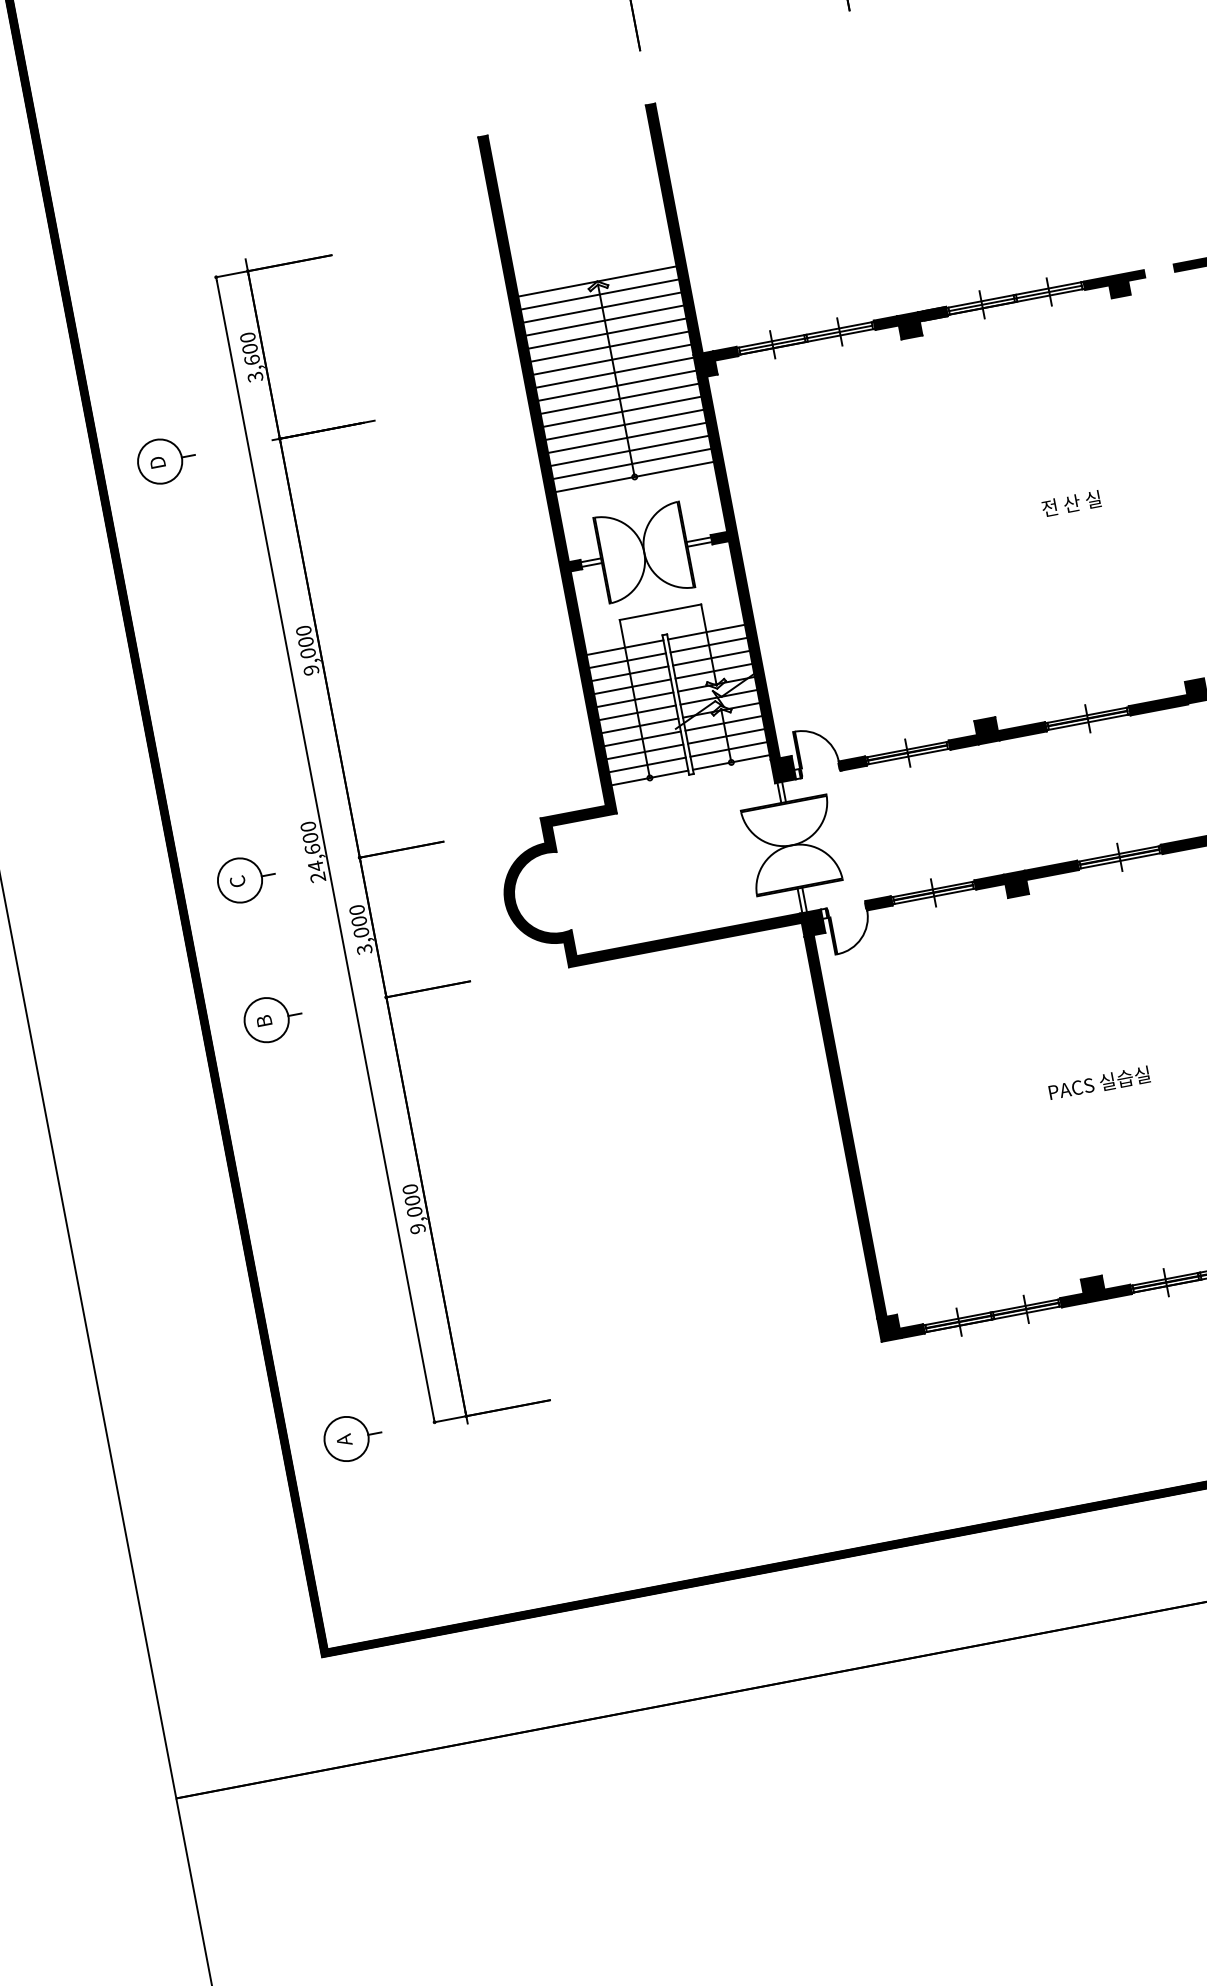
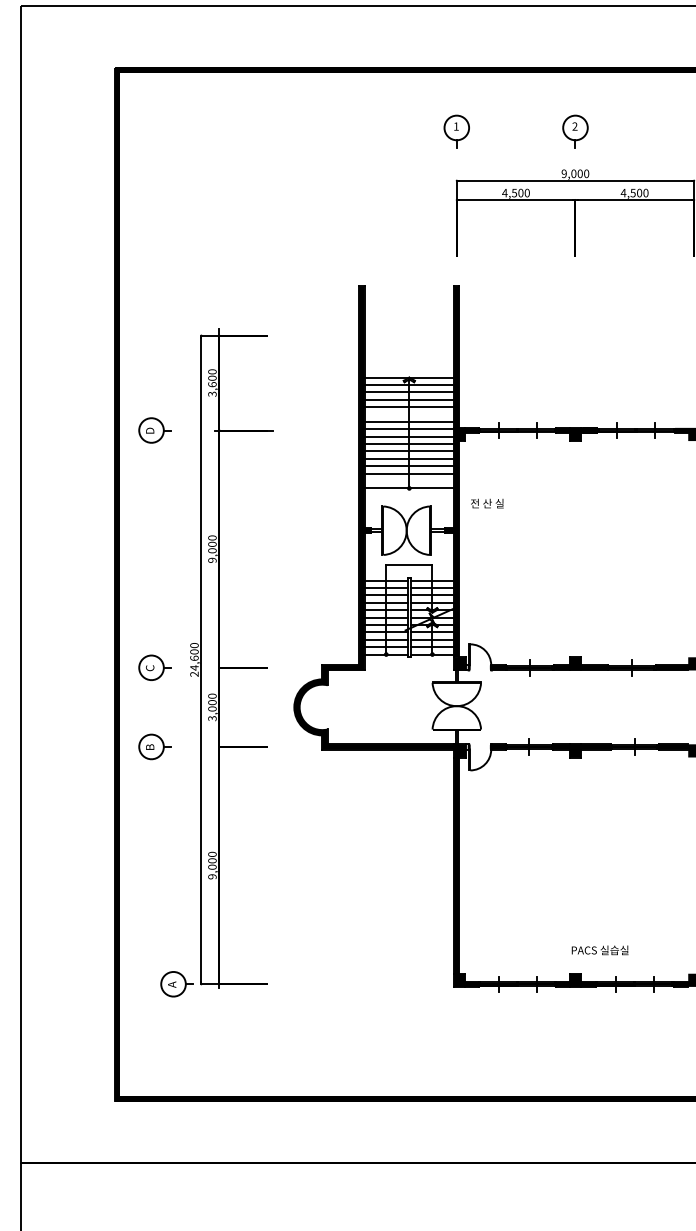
line: (610, 346) -> (409, 414), removed
line: (632, 464) -> (409, 481), removed
text: (1071, 503) -> (487, 503), moved
text: (1098, 1083) -> (599, 950), moved
part: (351, 1438) -> (176, 984), moved

